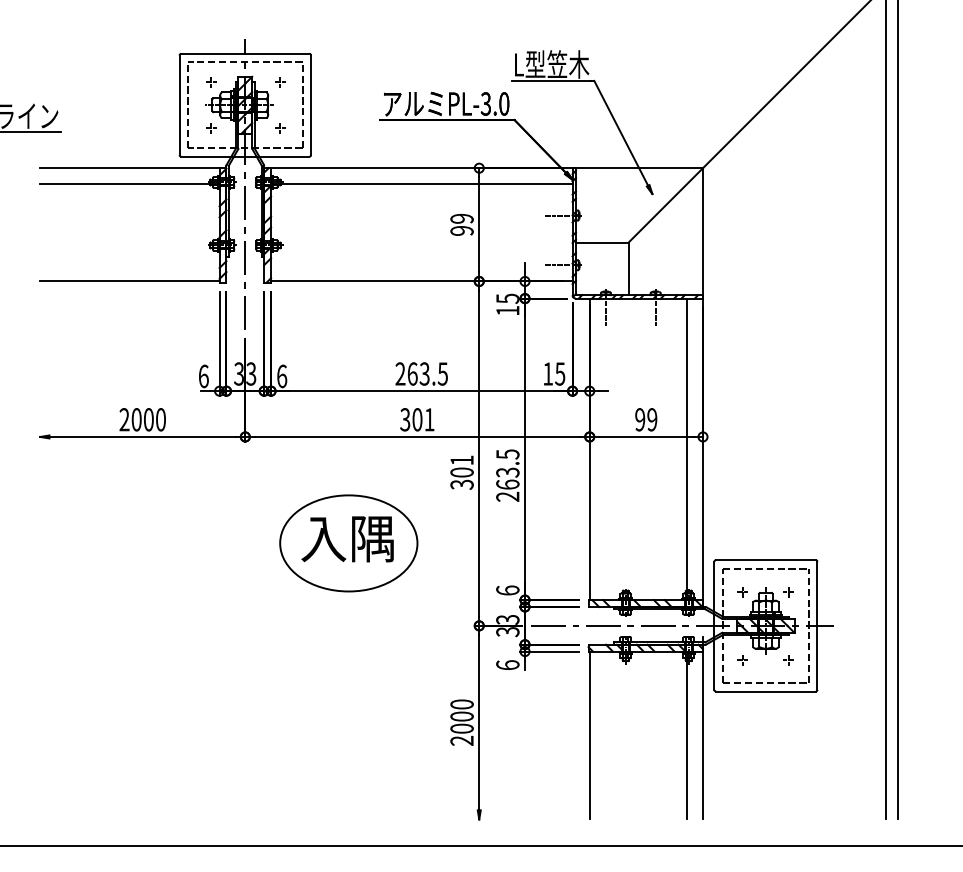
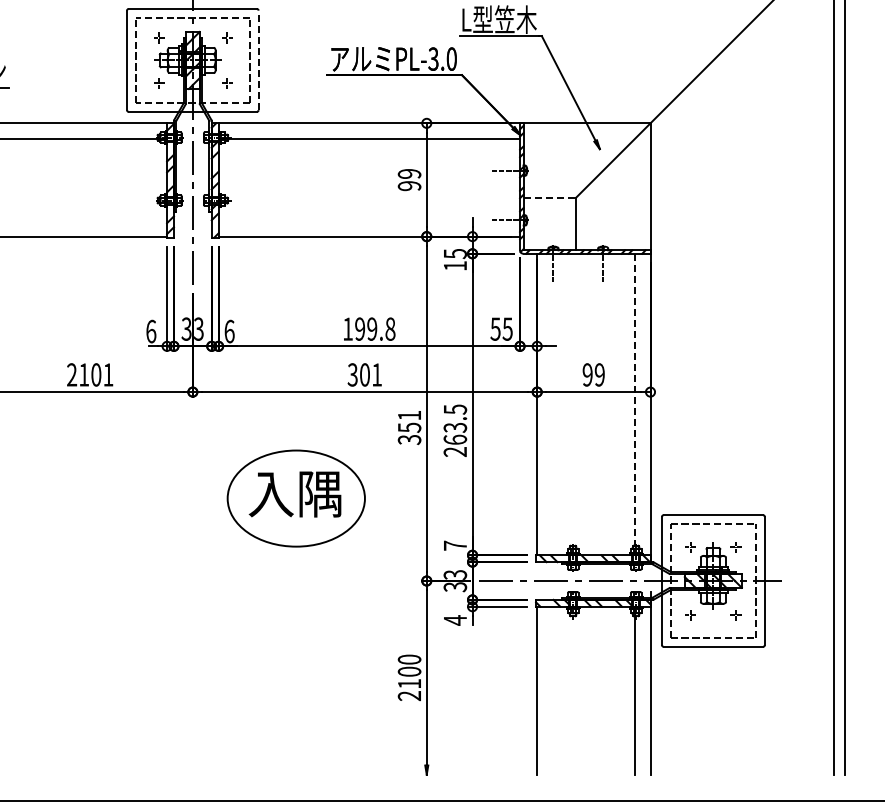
line: (311, 105) -> (259, 60), solid -> dashed
line: (602, 242) -> (550, 197), solid -> dashed
text: (421, 373) -> (369, 328), 263.5 -> 199.8
text: (548, 373) -> (496, 328), 15 -> 55
text: (148, 419) -> (96, 374), 2000 -> 2101
line: (687, 449) -> (635, 404), solid -> dashed
text: (461, 472) -> (409, 427), 301 -> 351
text: (507, 590) -> (455, 545), 6 -> 7
text: (507, 664) -> (455, 619), 6 -> 4
text: (461, 728) -> (409, 683), 2000 -> 2100

